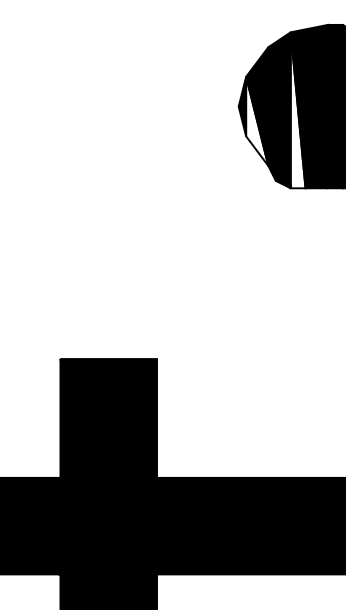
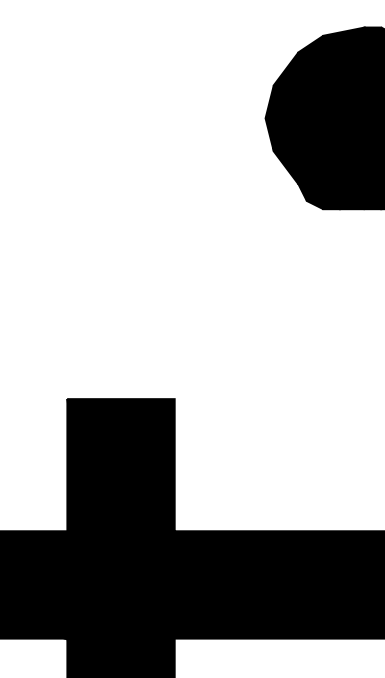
fill: (297, 110) -> (330, 122), added
fill: (257, 121) -> (286, 134), added

